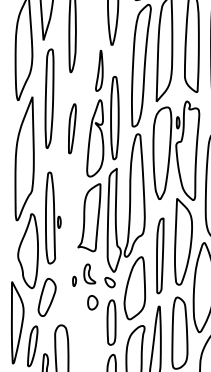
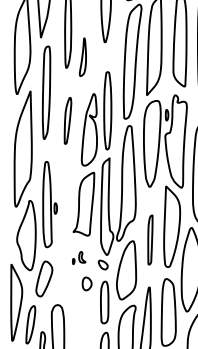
part: (99, 70) -> (83, 56), moved
part: (160, 255) -> (150, 239), size x0.7
part: (84, 274) -> (79, 257), size x0.6

